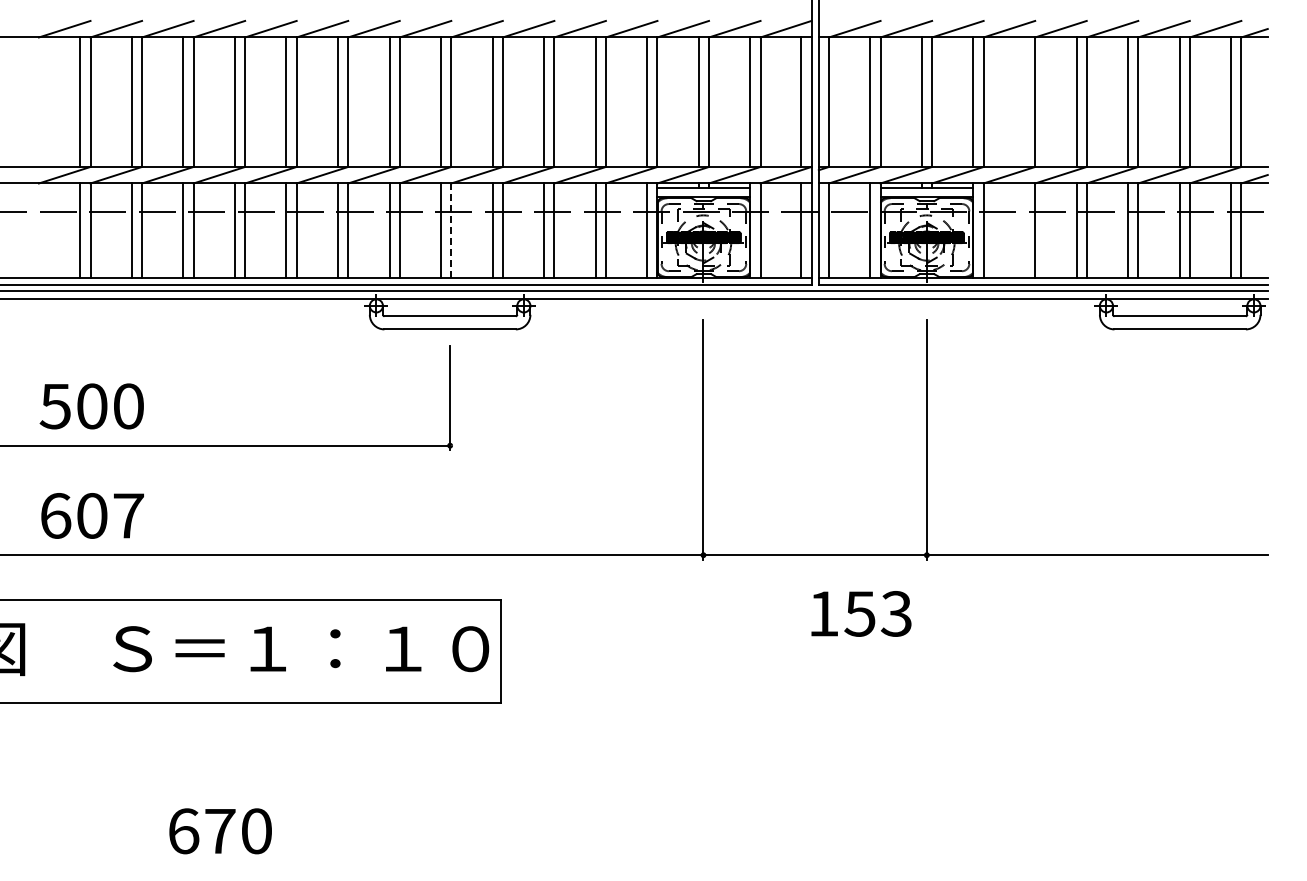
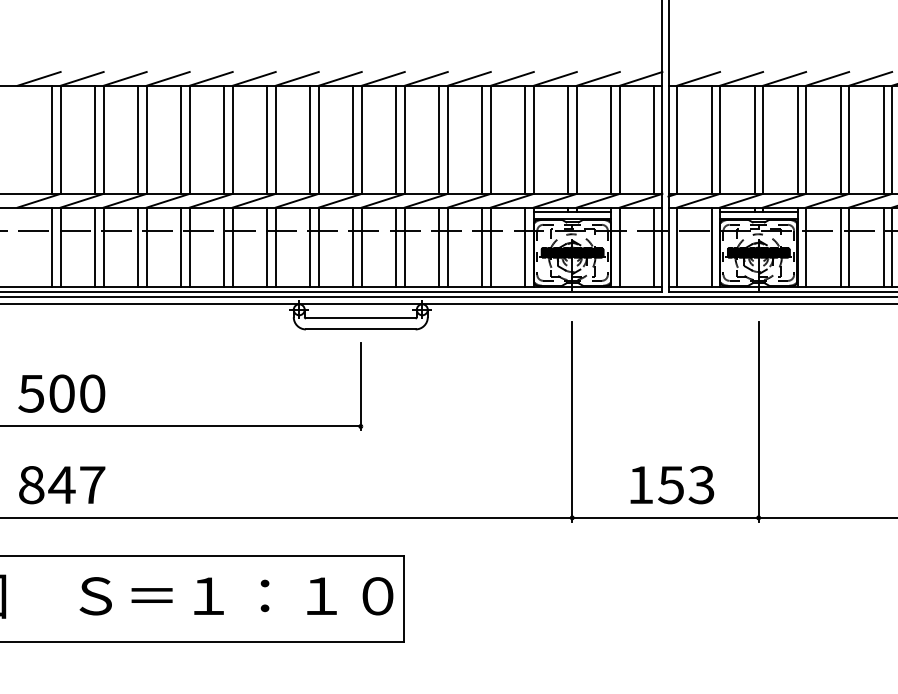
line: (1024, 101) -> (840, 139), added
line: (1024, 230) -> (840, 246), added
line: (451, 231) -> (361, 247), dashed -> solid
text: (74, 515) -> (47, 484), 607 -> 847
text: (861, 613) -> (672, 484), moved

